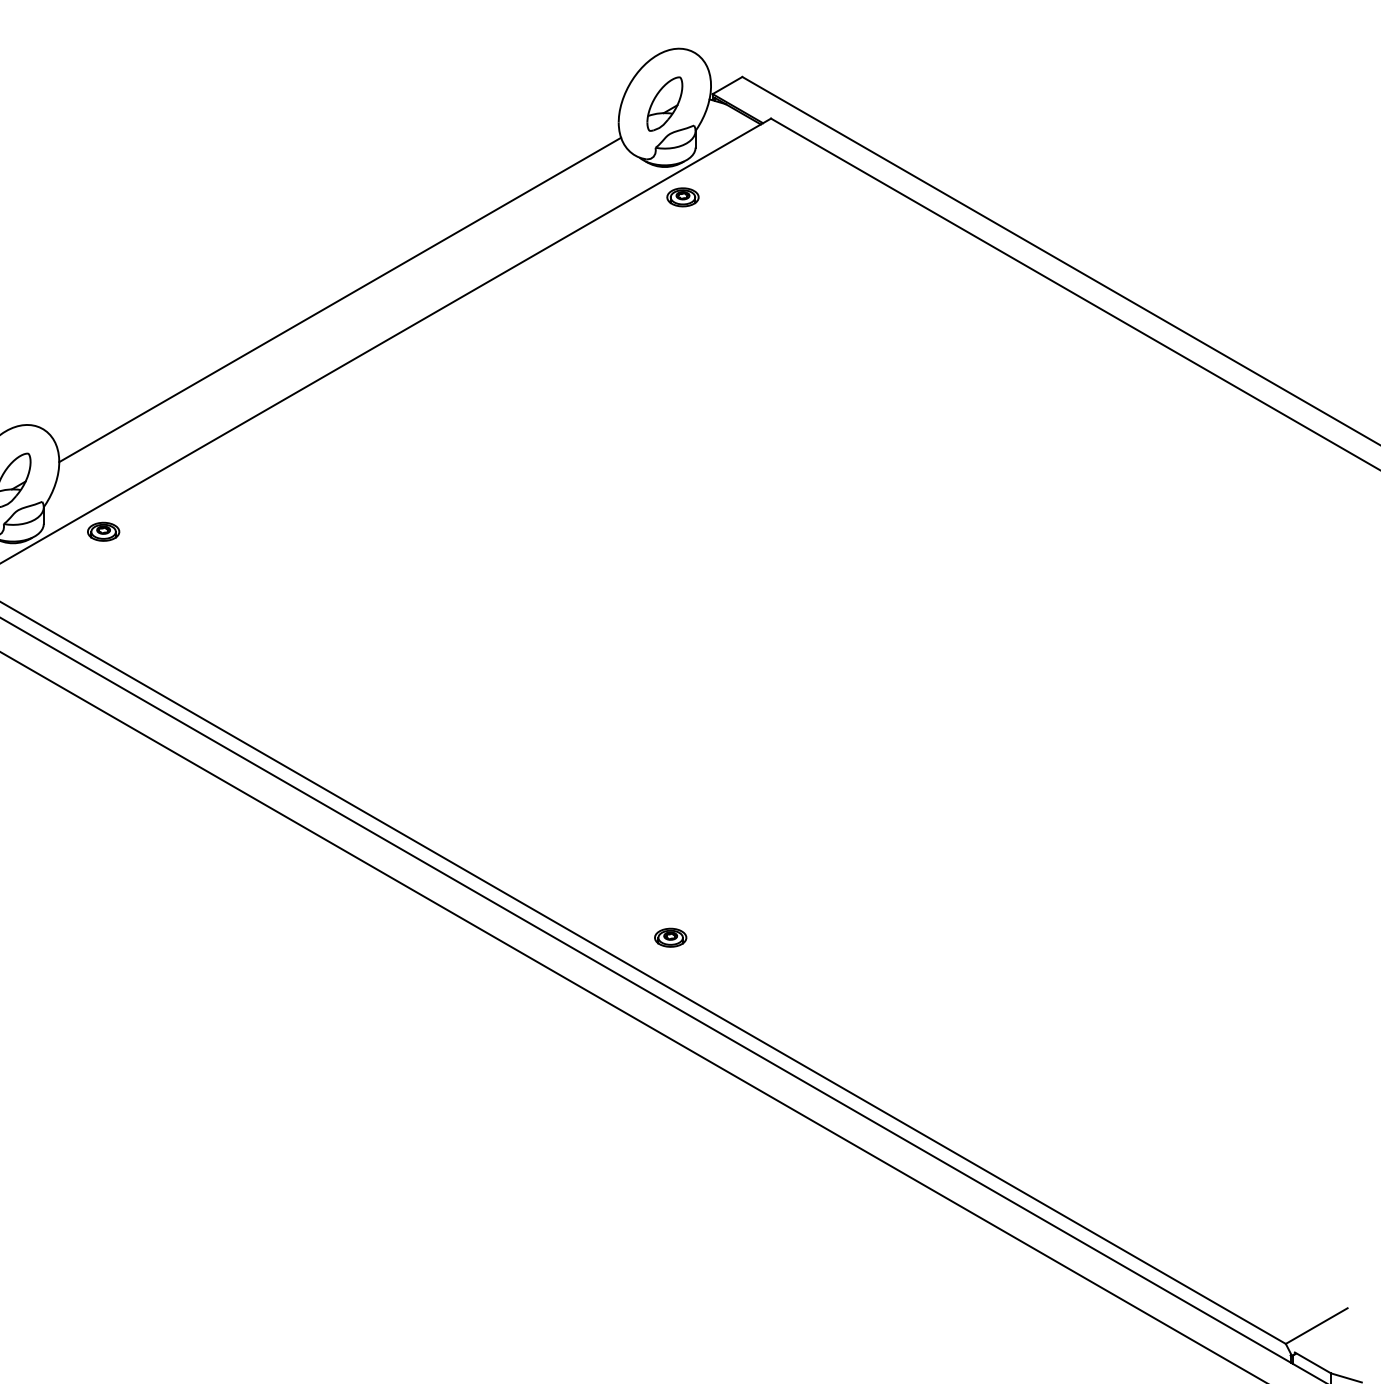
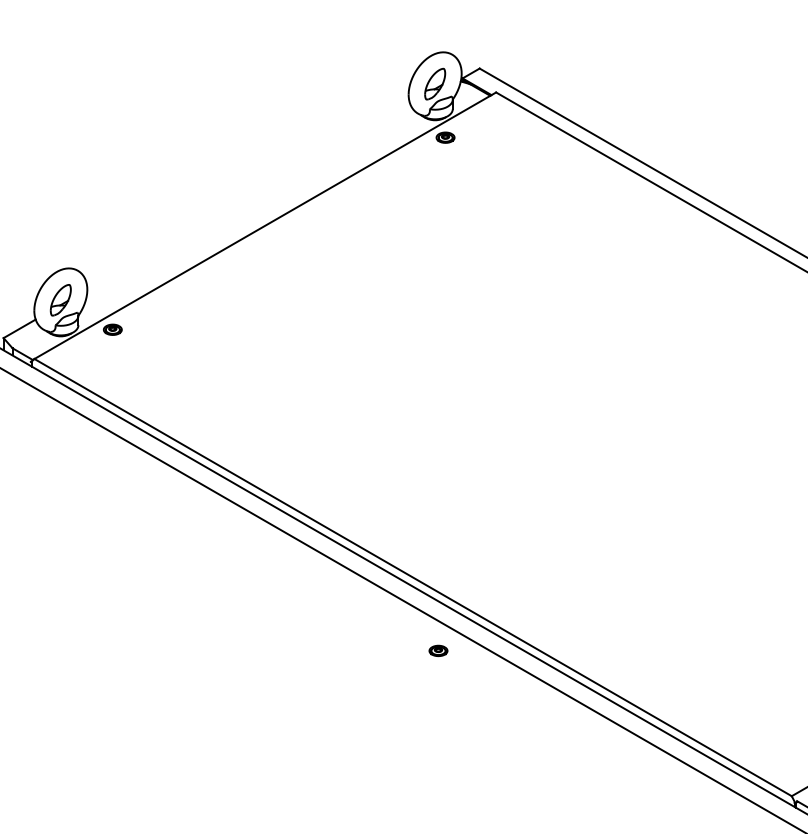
line: (339, 299) -> (248, 196), removed
part: (670, 937) -> (438, 650), moved

